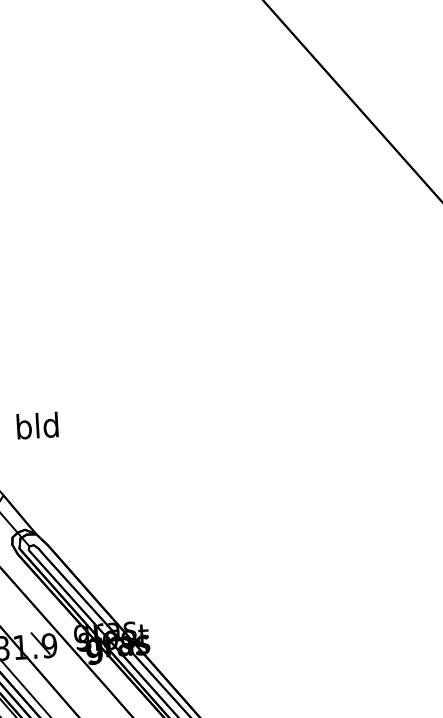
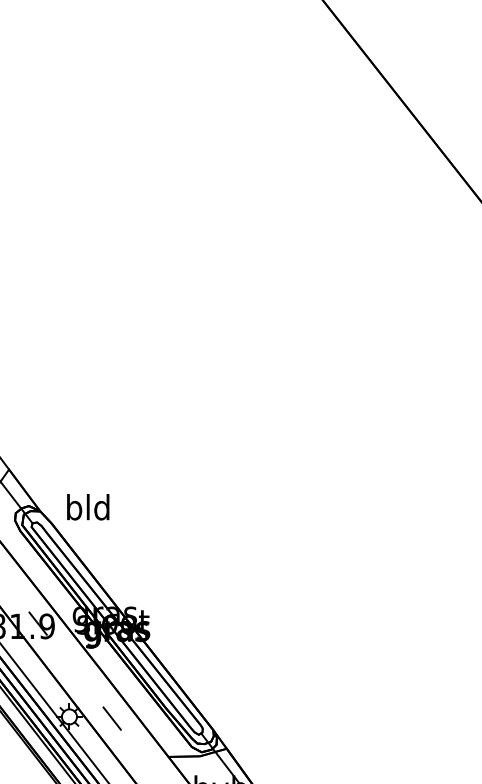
text: (37, 426) -> (88, 507), moved

